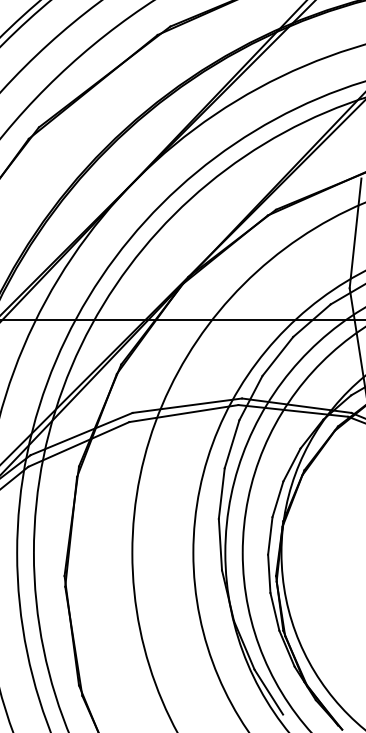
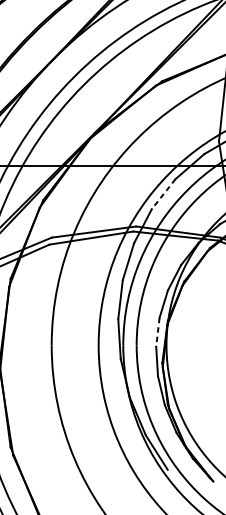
line: (277, 356) -> (163, 194), solid -> dashed
line: (270, 535) -> (158, 331), solid -> dashed

